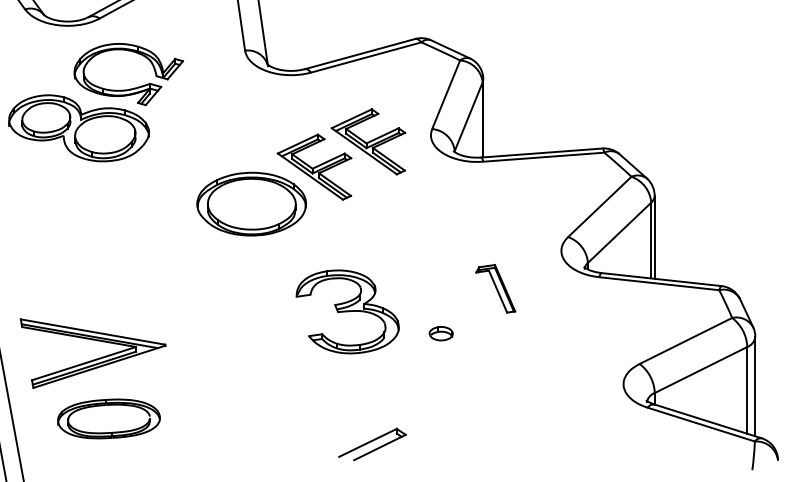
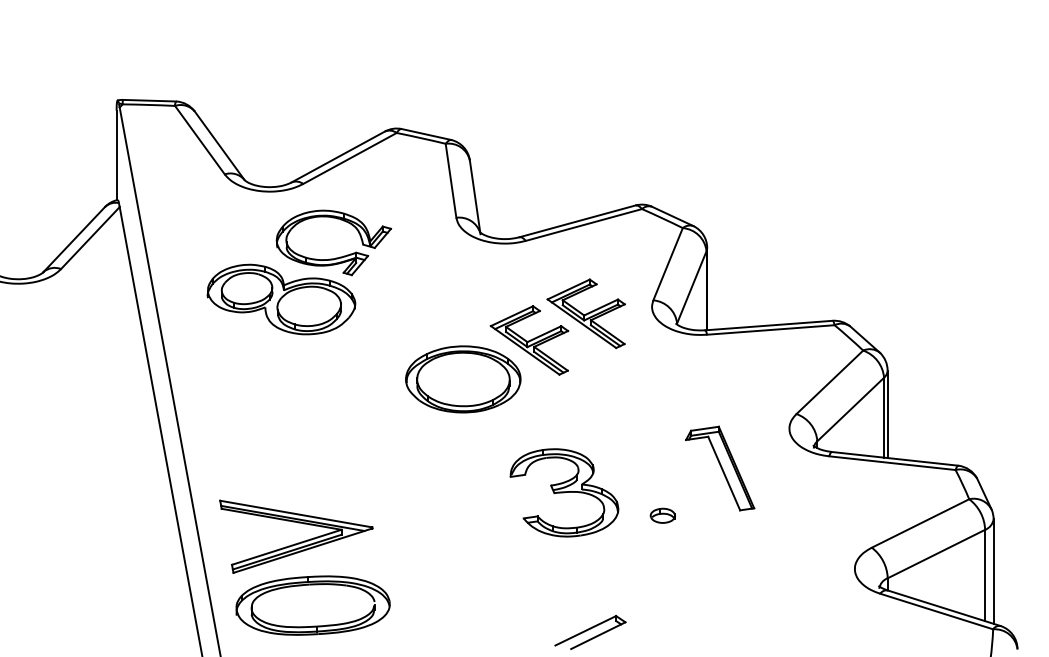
part: (495, 288) -> (720, 468), size x1.67
part: (108, 418) -> (312, 605), size x1.43

